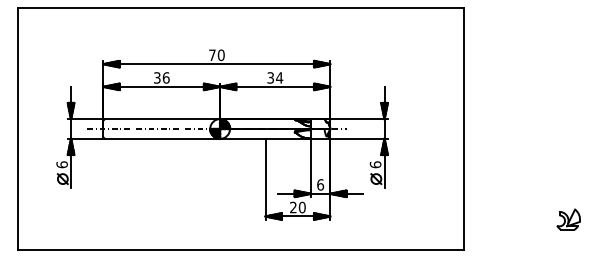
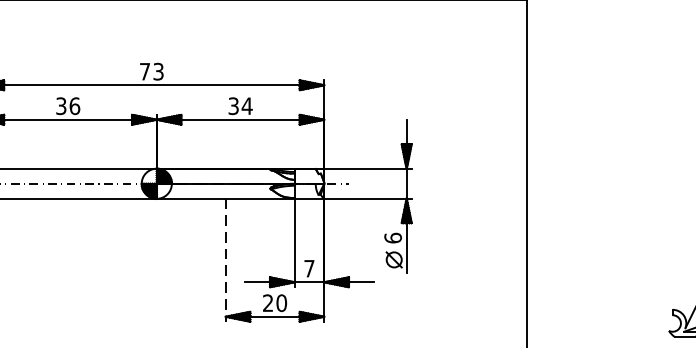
text: (220, 55) -> (157, 72), 70 -> 73
line: (265, 179) -> (225, 260), solid -> dashed
text: (320, 184) -> (309, 268), 6 -> 7

